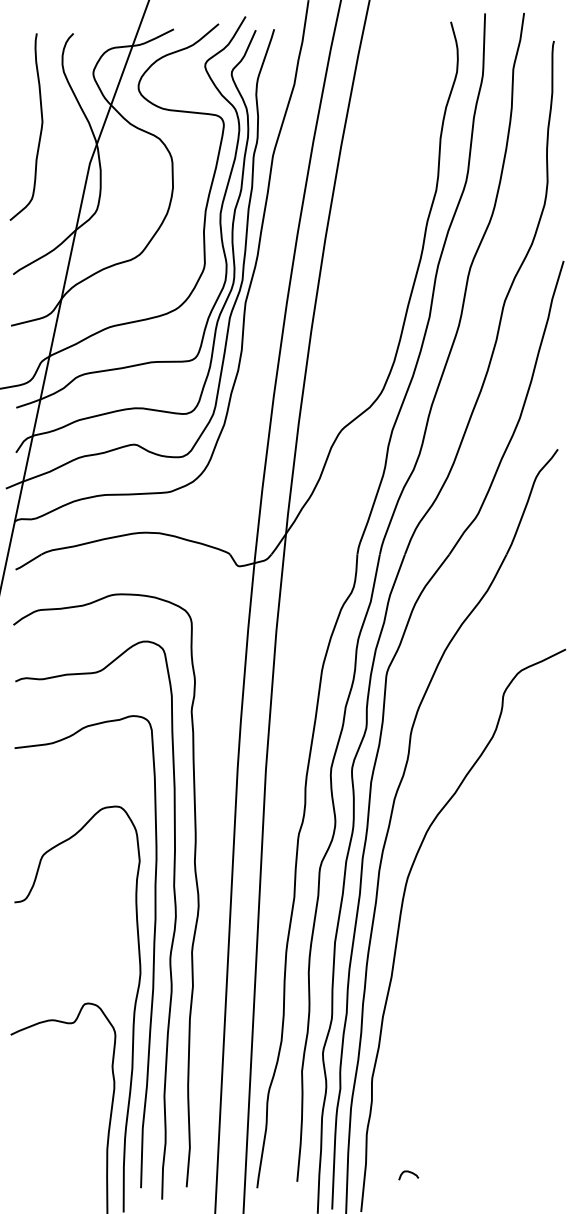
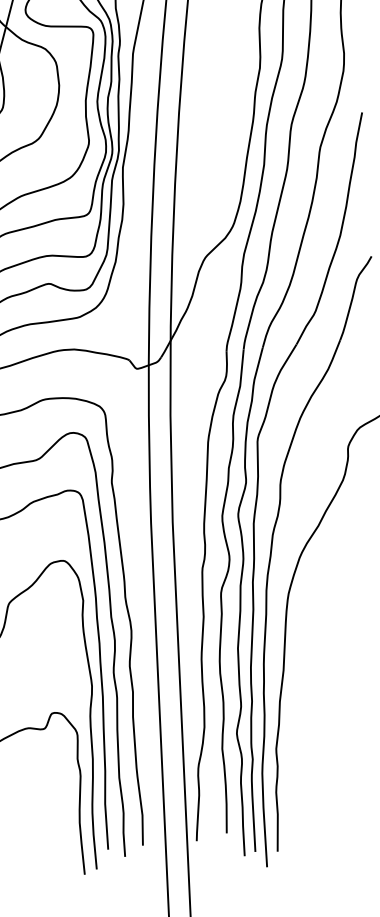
curve: (410, 1173) -> (312, 818), removed

